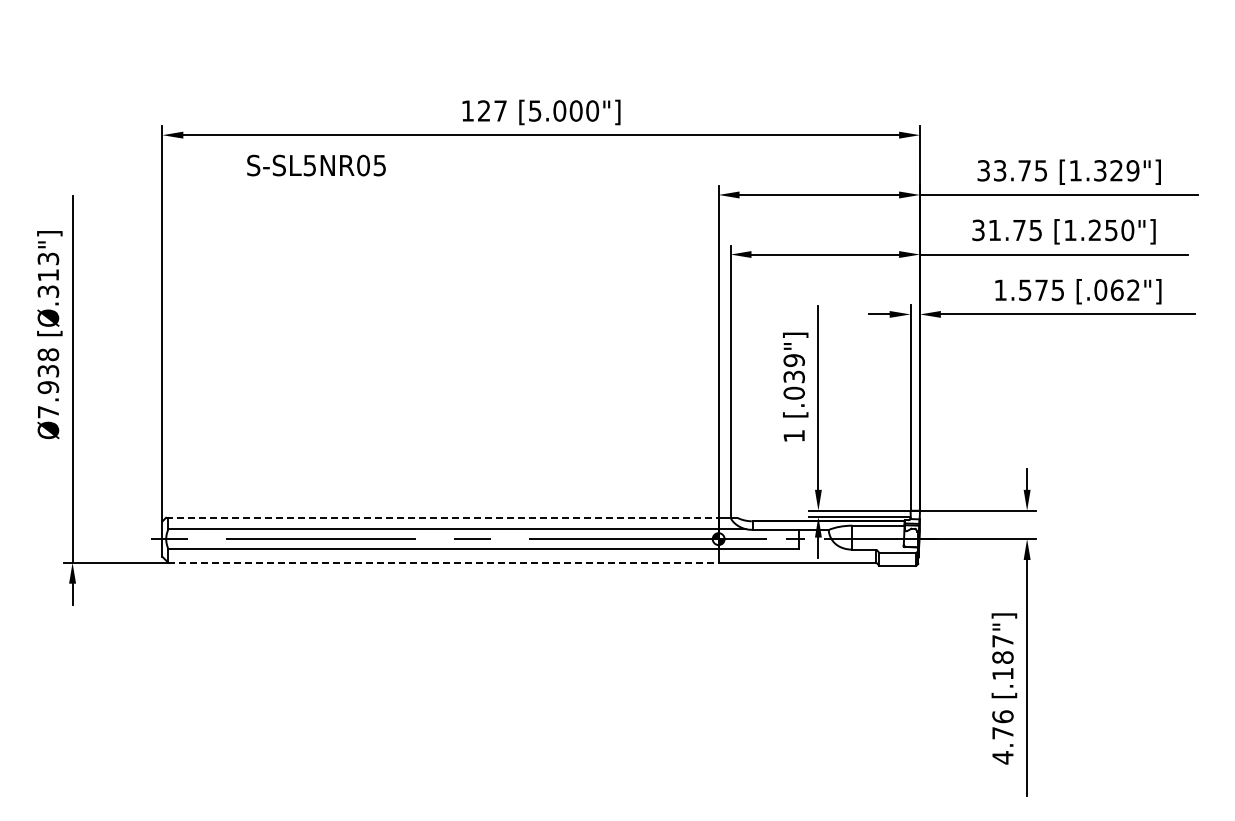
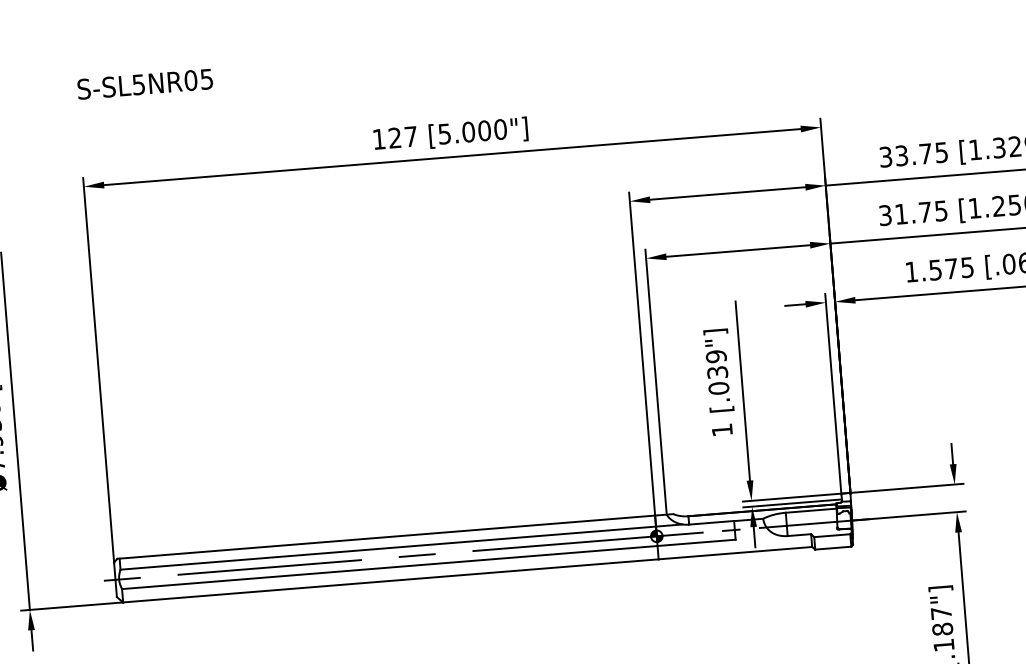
text: (316, 165) -> (145, 84), moved
line: (442, 517) -> (386, 536), dashed -> solid
line: (444, 562) -> (391, 580), dashed -> solid

